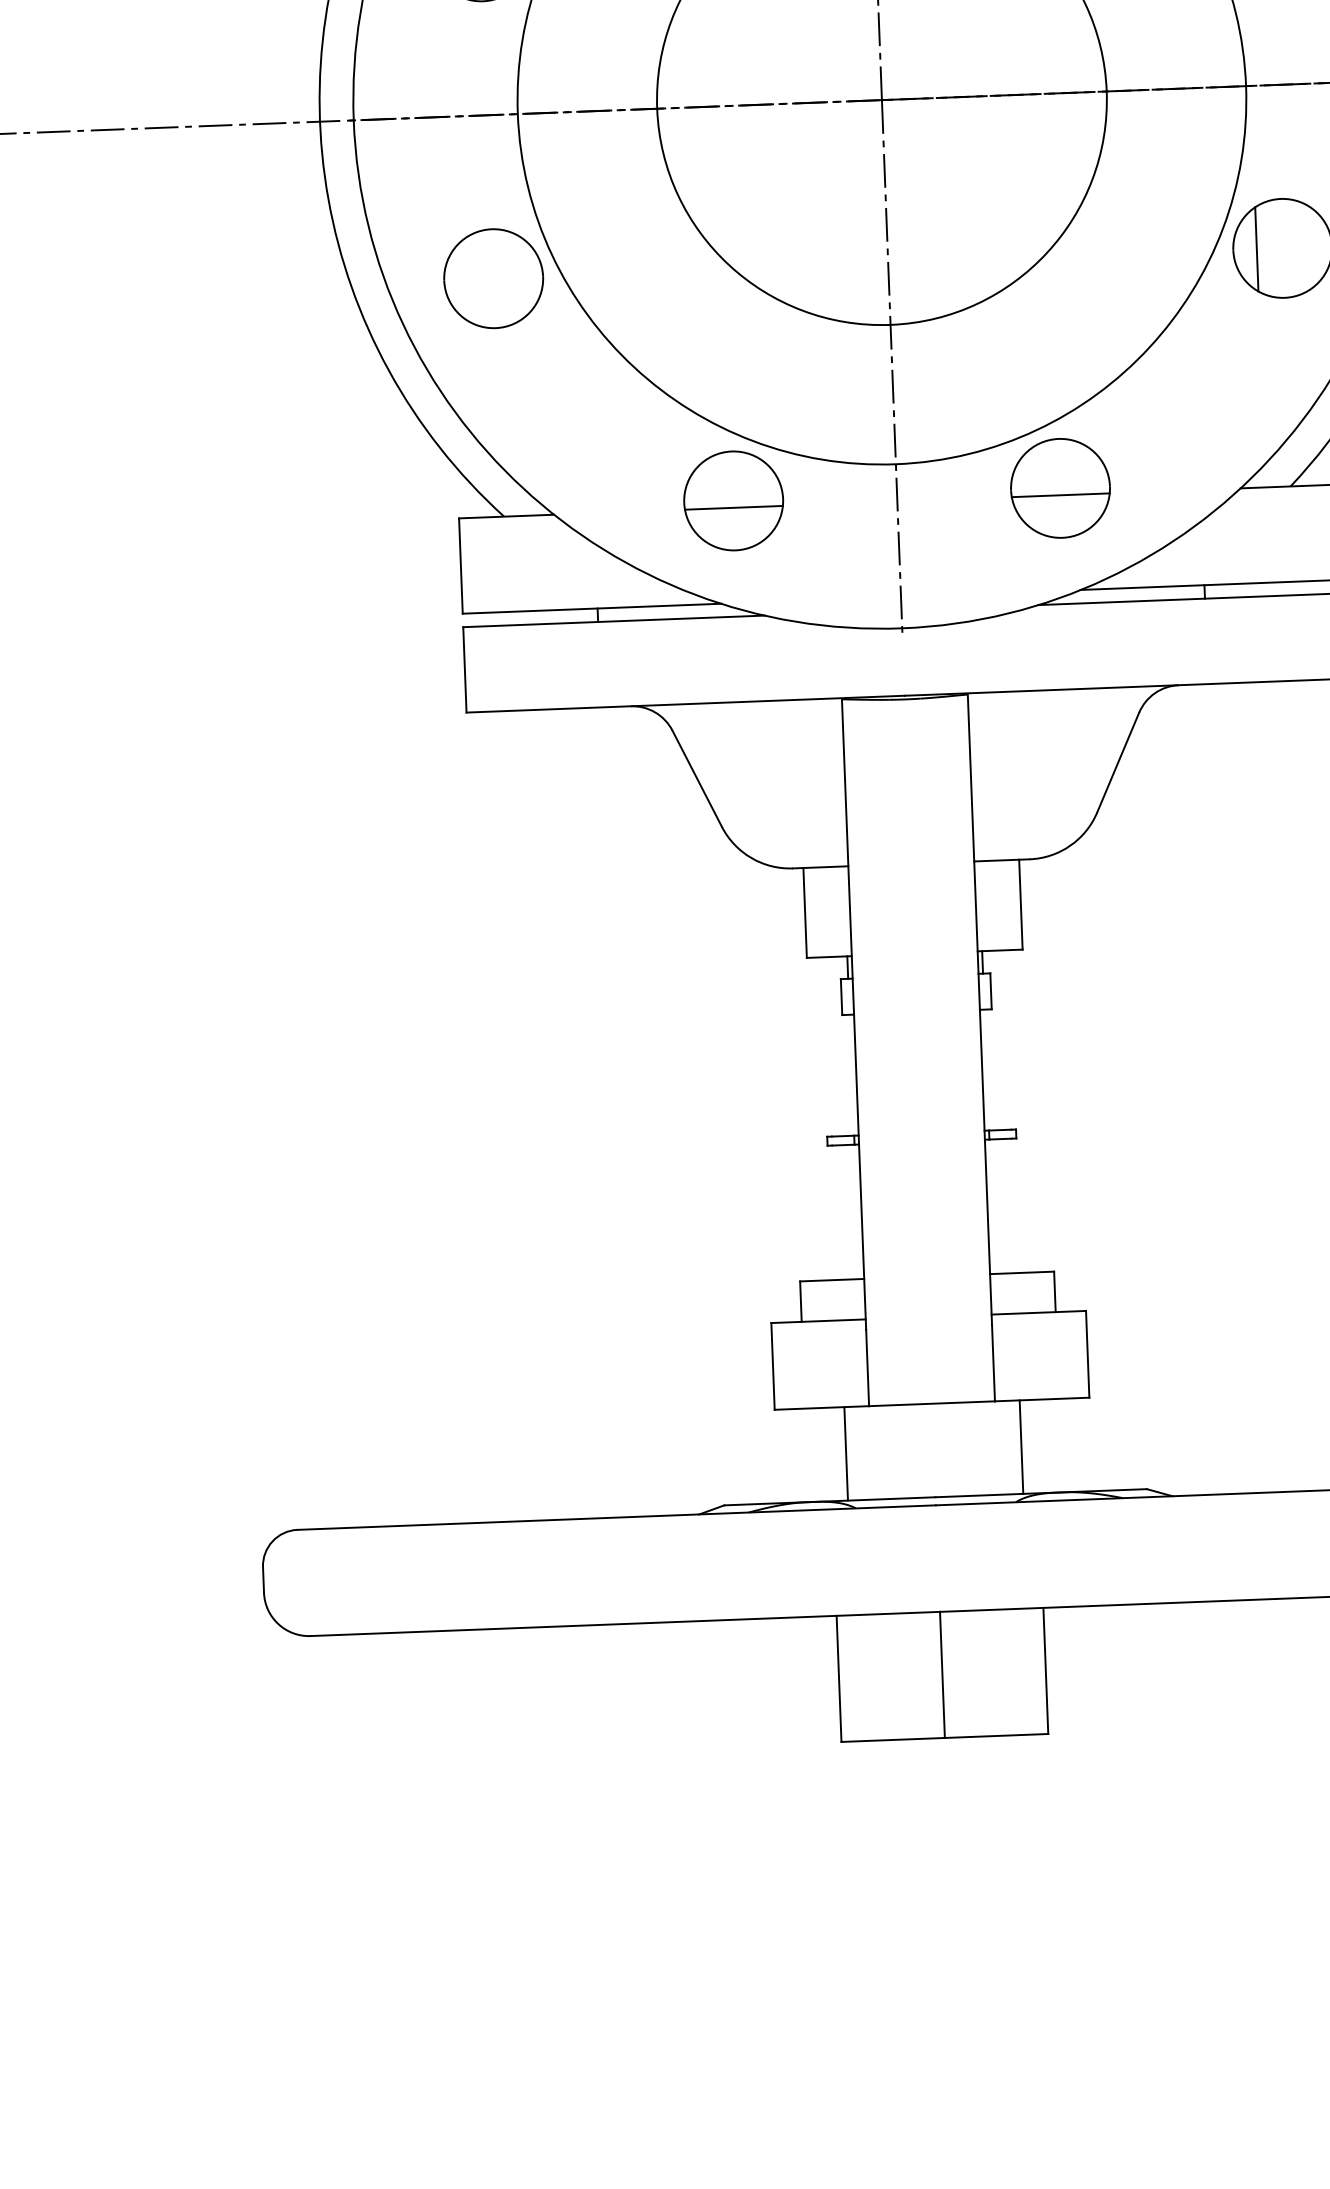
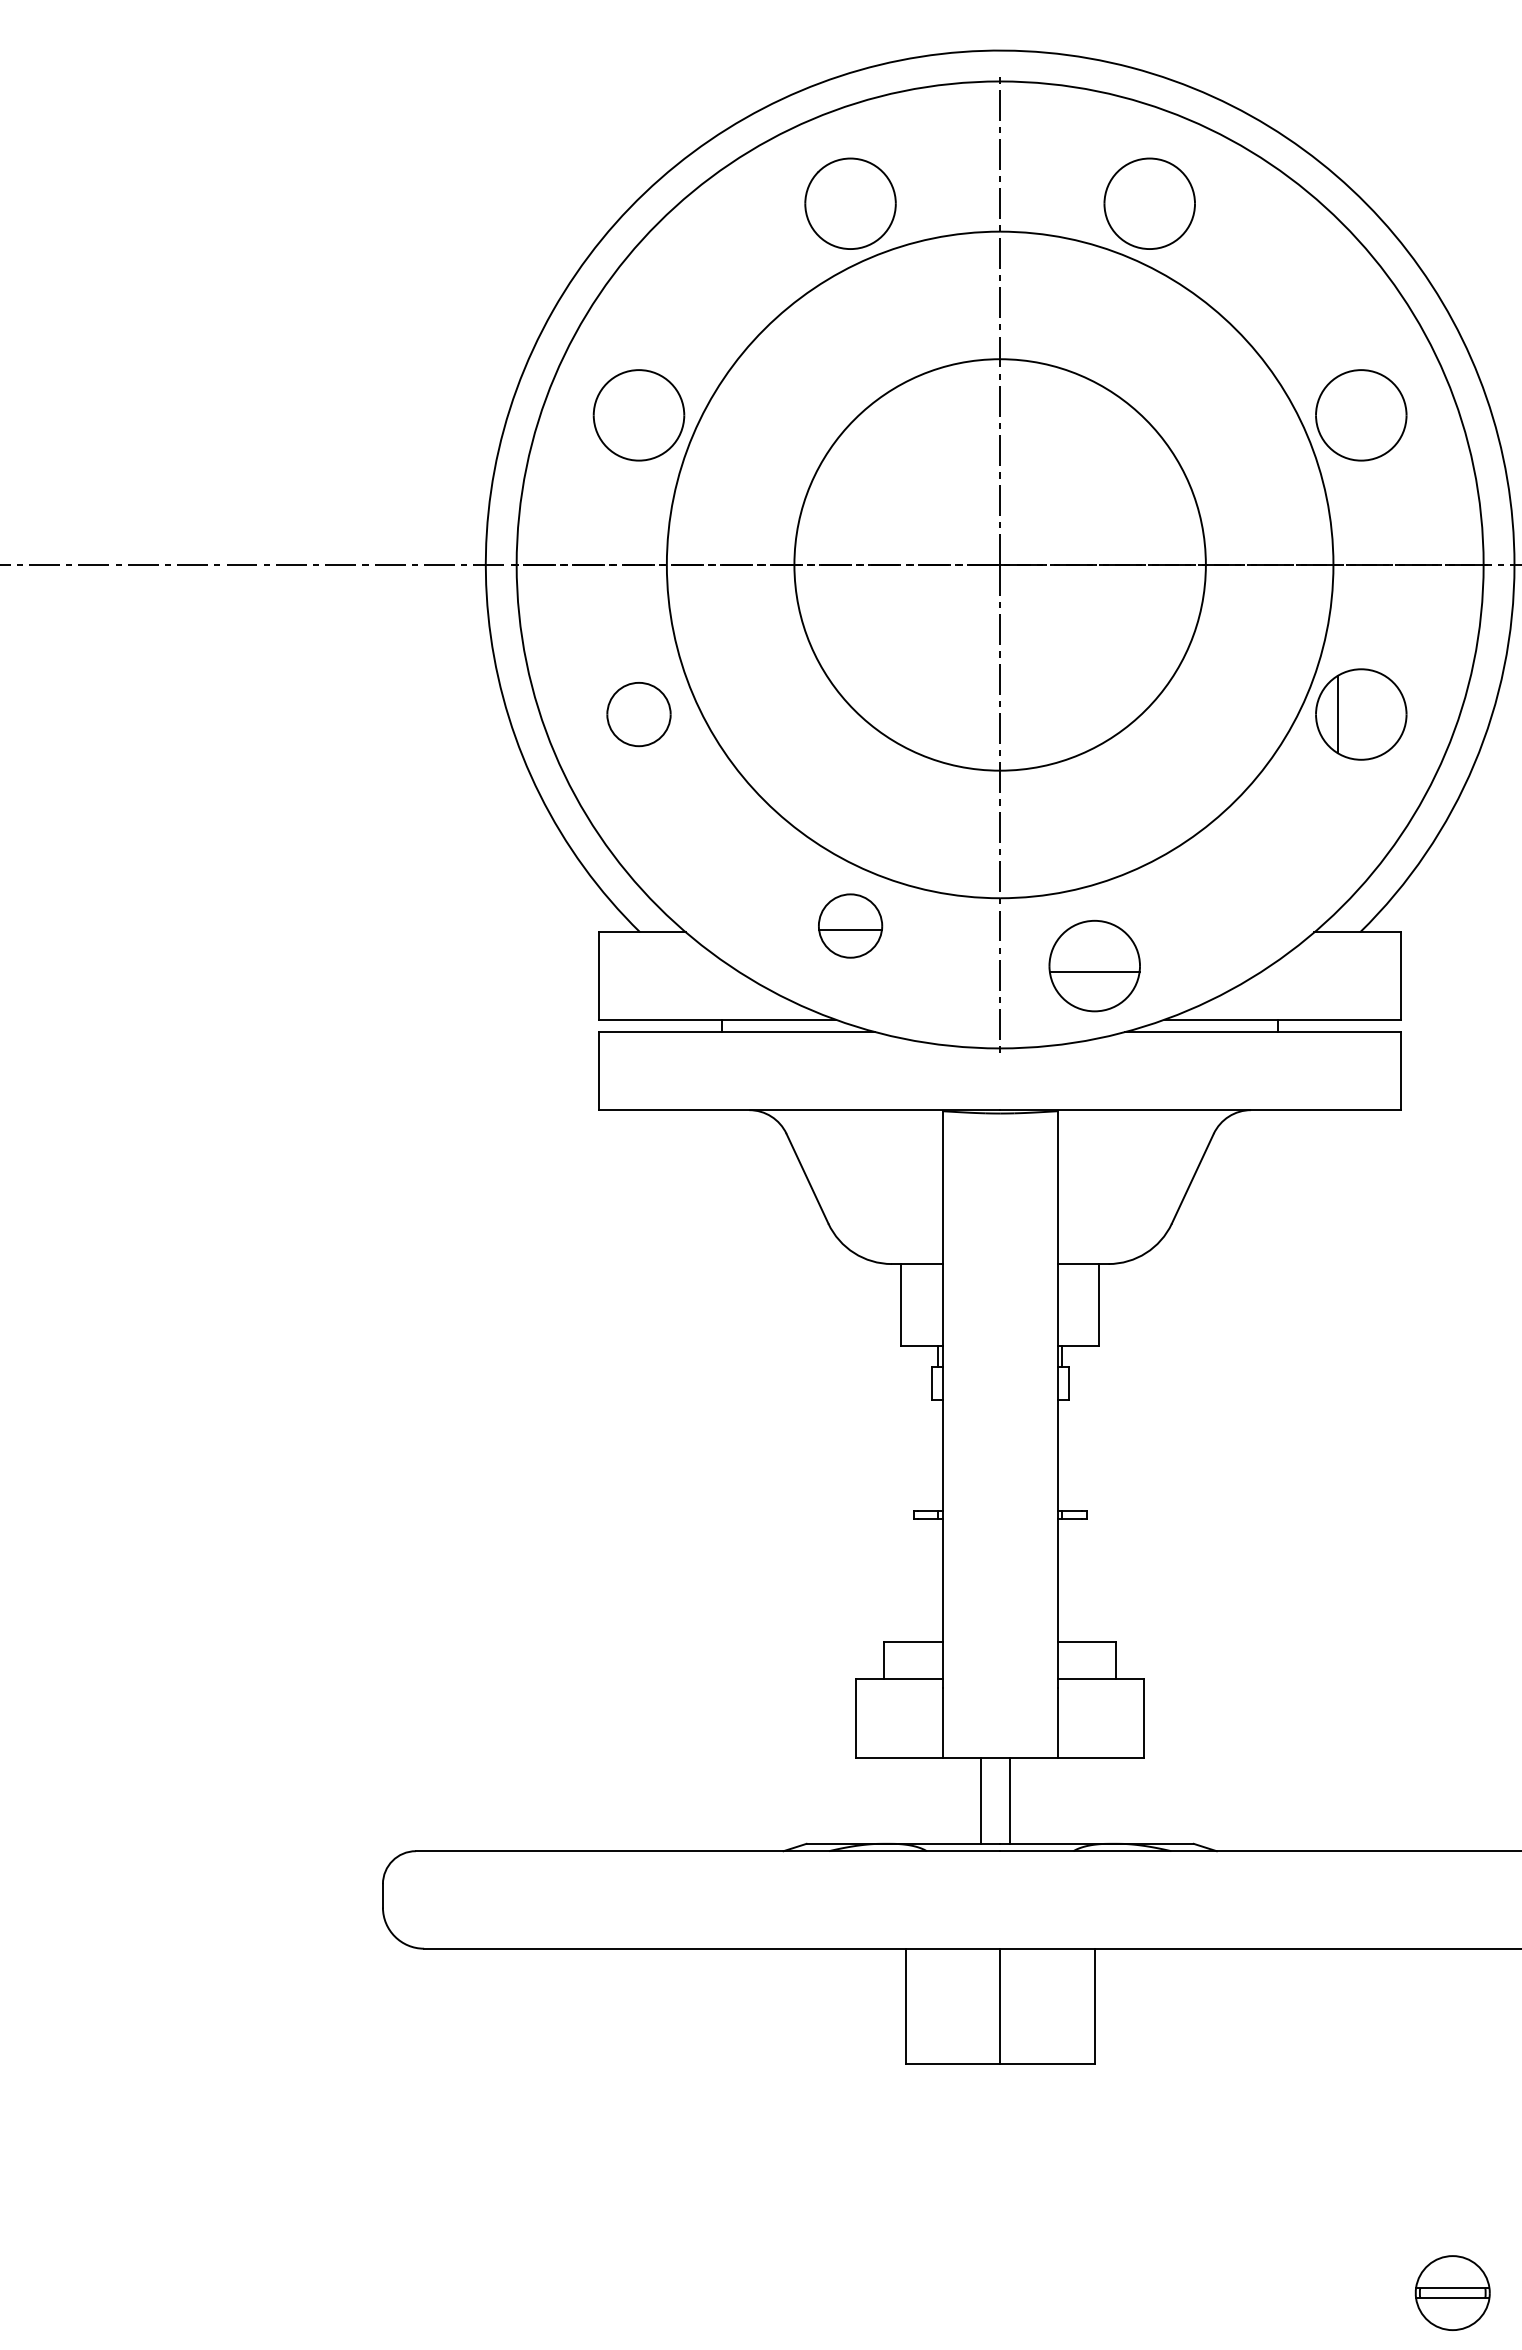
part: (493, 278) -> (638, 714), size x0.7
part: (1060, 487) -> (1094, 965), moved
part: (733, 500) -> (850, 925), size x0.7
line: (1021, 1446) -> (1010, 1800), moved
line: (845, 1453) -> (980, 1800), moved

